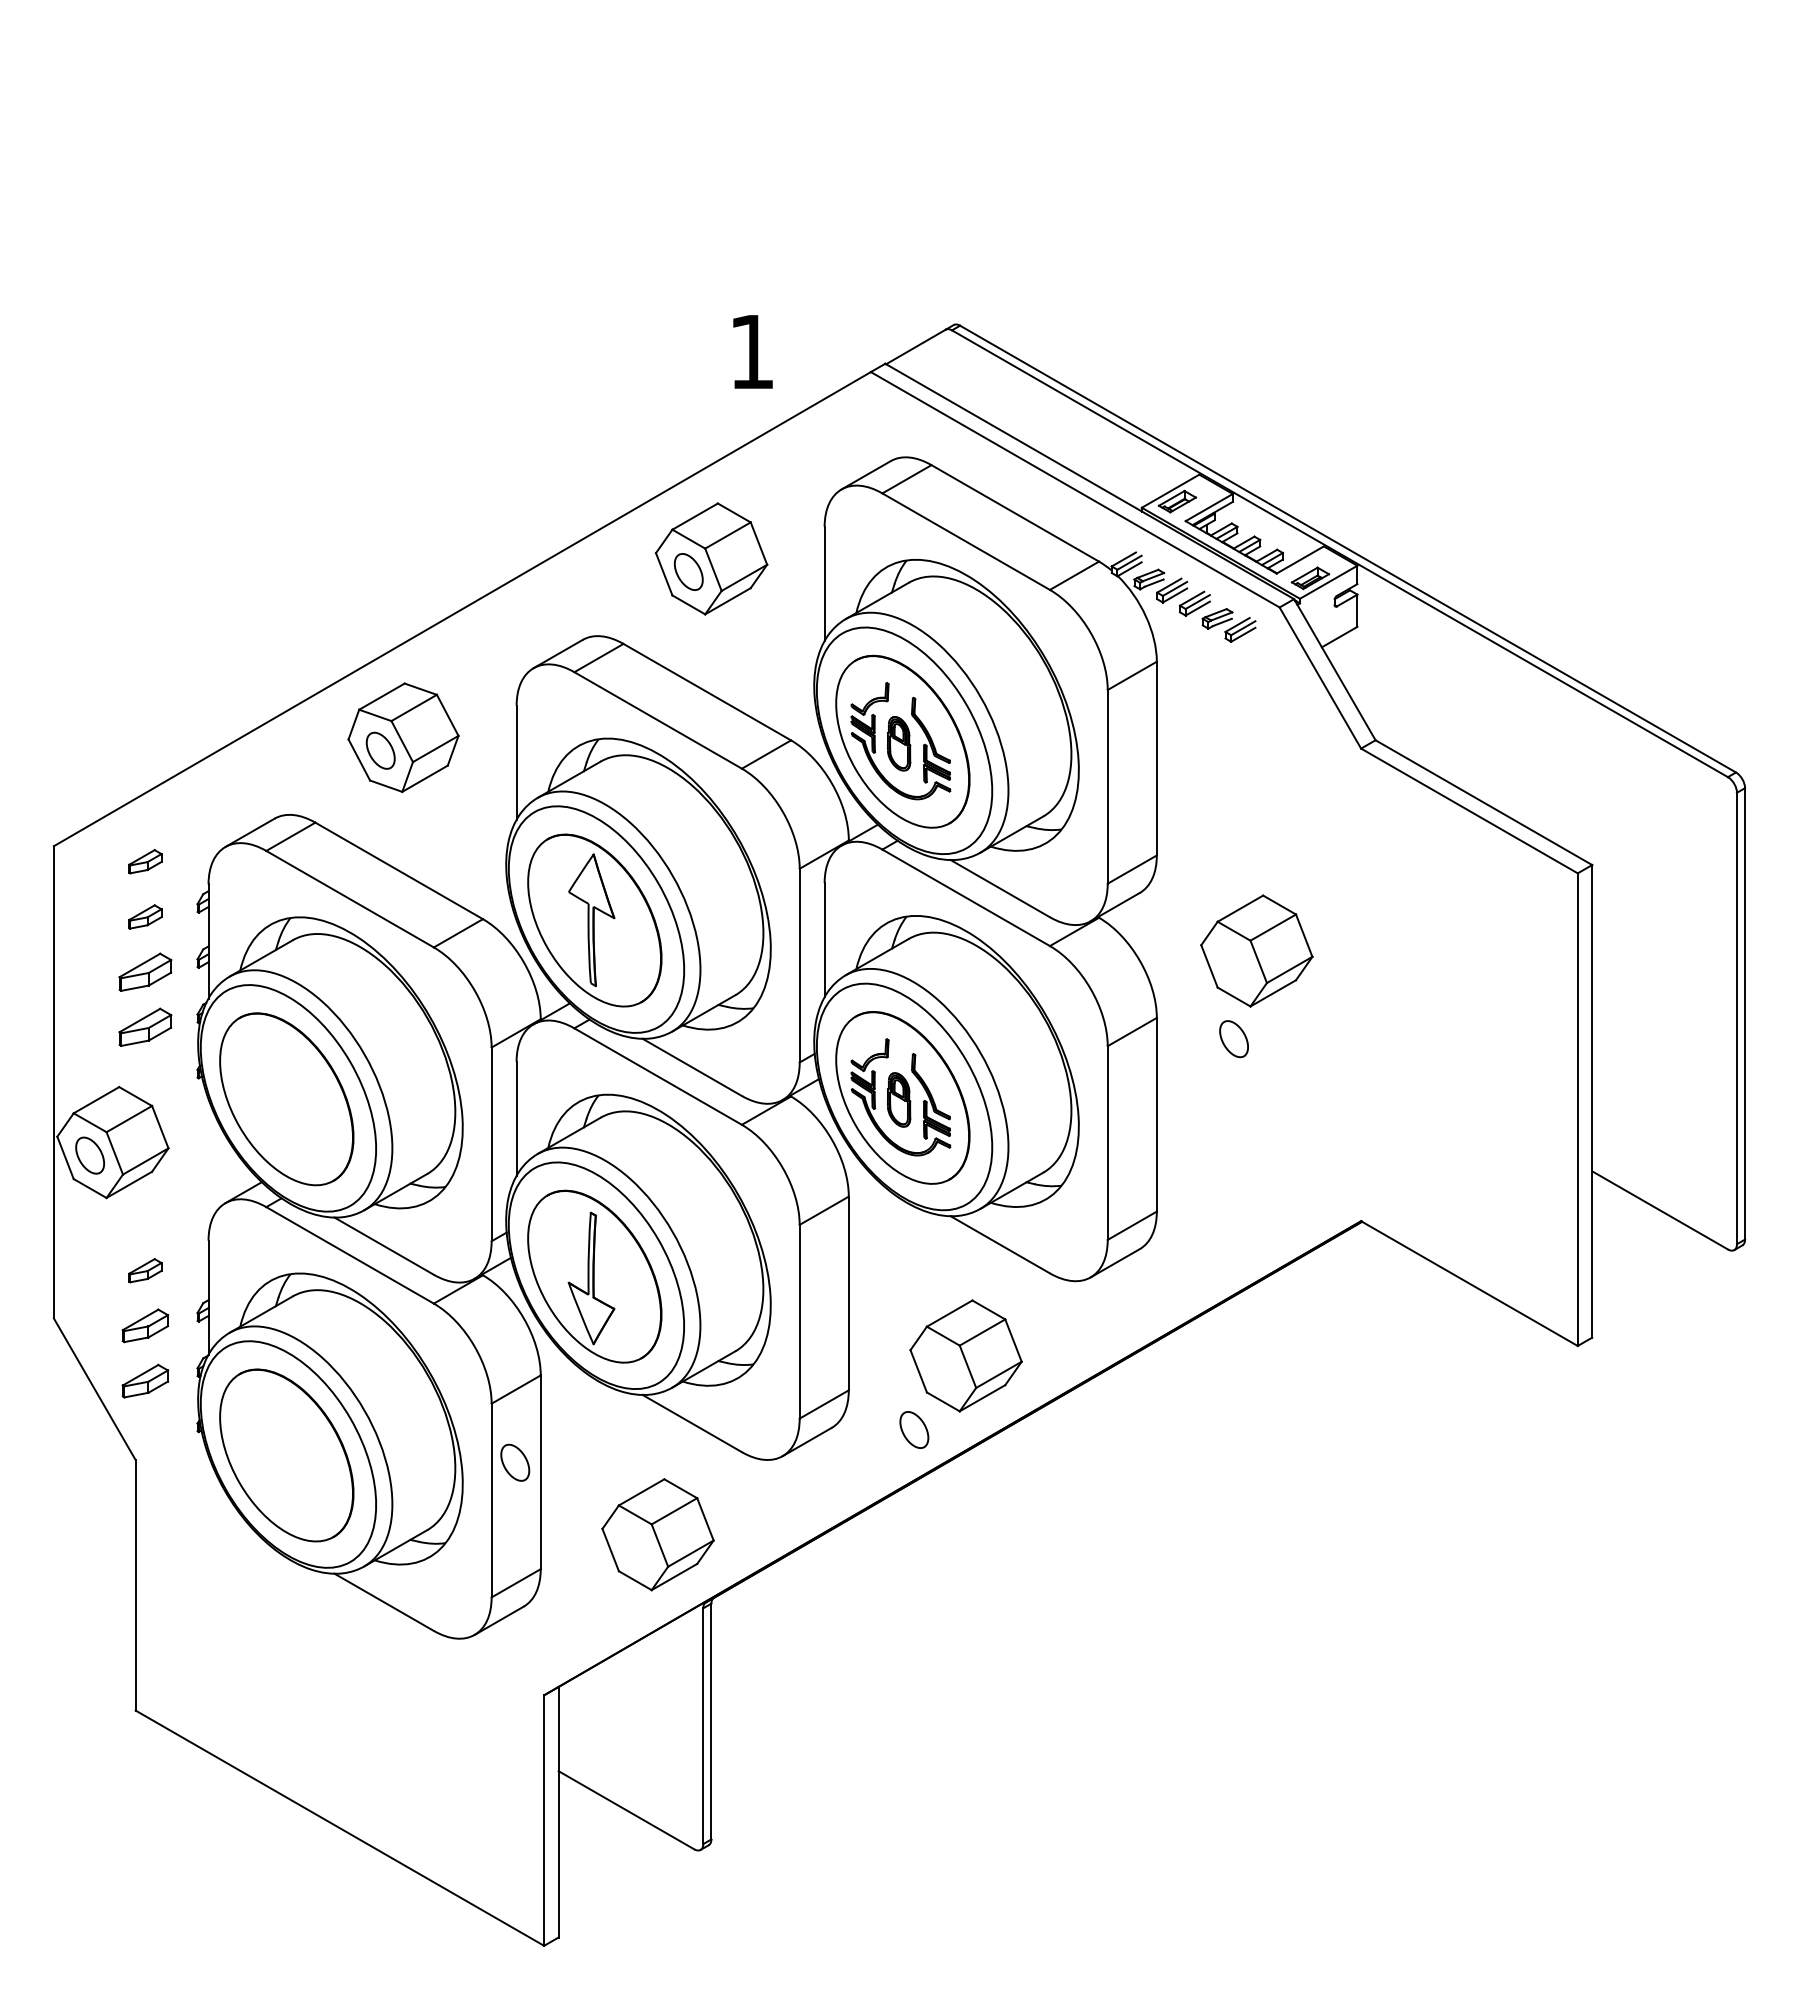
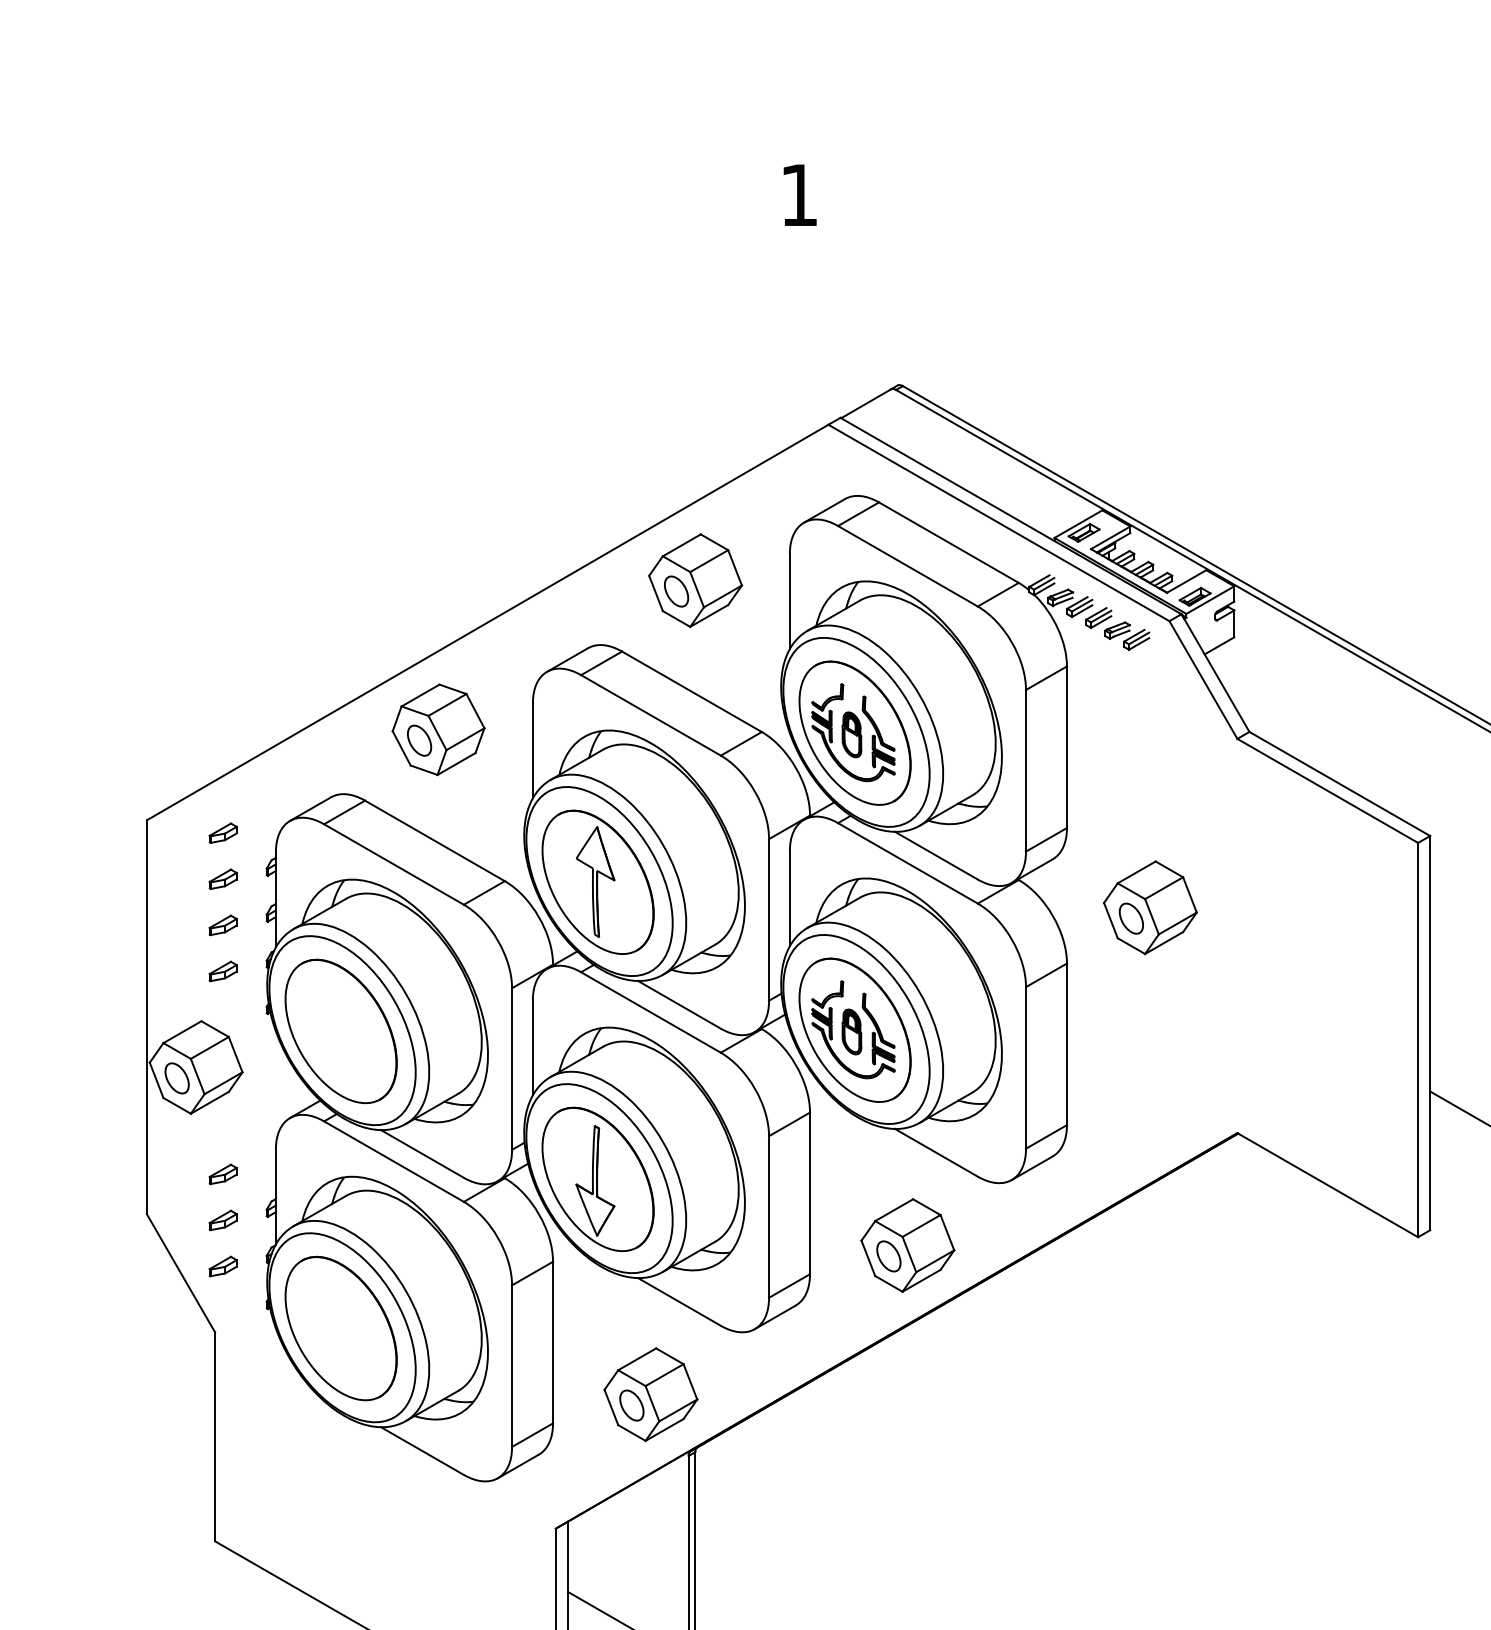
text: (752, 351) -> (799, 194), moved
part: (145, 971) -> (223, 924), size x0.62
part: (145, 1027) -> (223, 971), size x0.62
part: (1233, 1039) -> (1130, 918), moved
part: (145, 1325) -> (223, 1220), size x0.71
part: (145, 1380) -> (223, 1266), size x0.71
part: (914, 1429) -> (889, 1255), moved
part: (515, 1462) -> (632, 1405), moved

